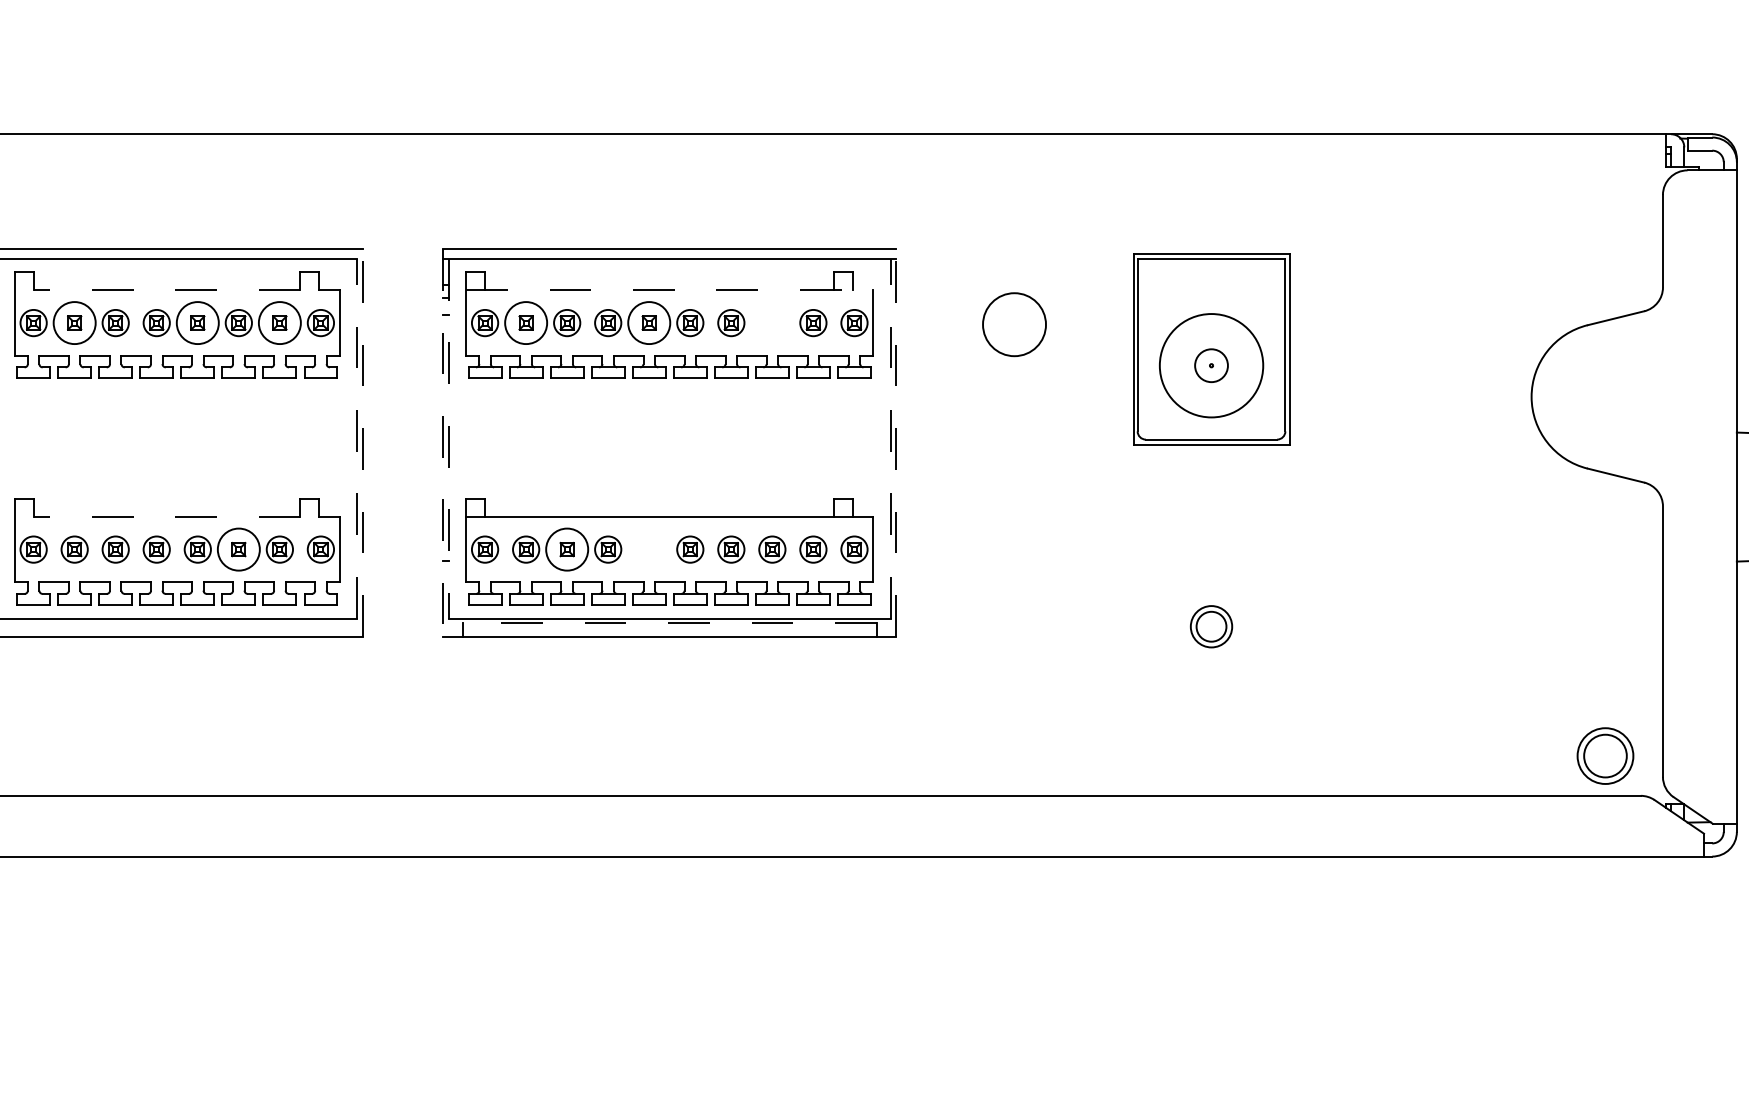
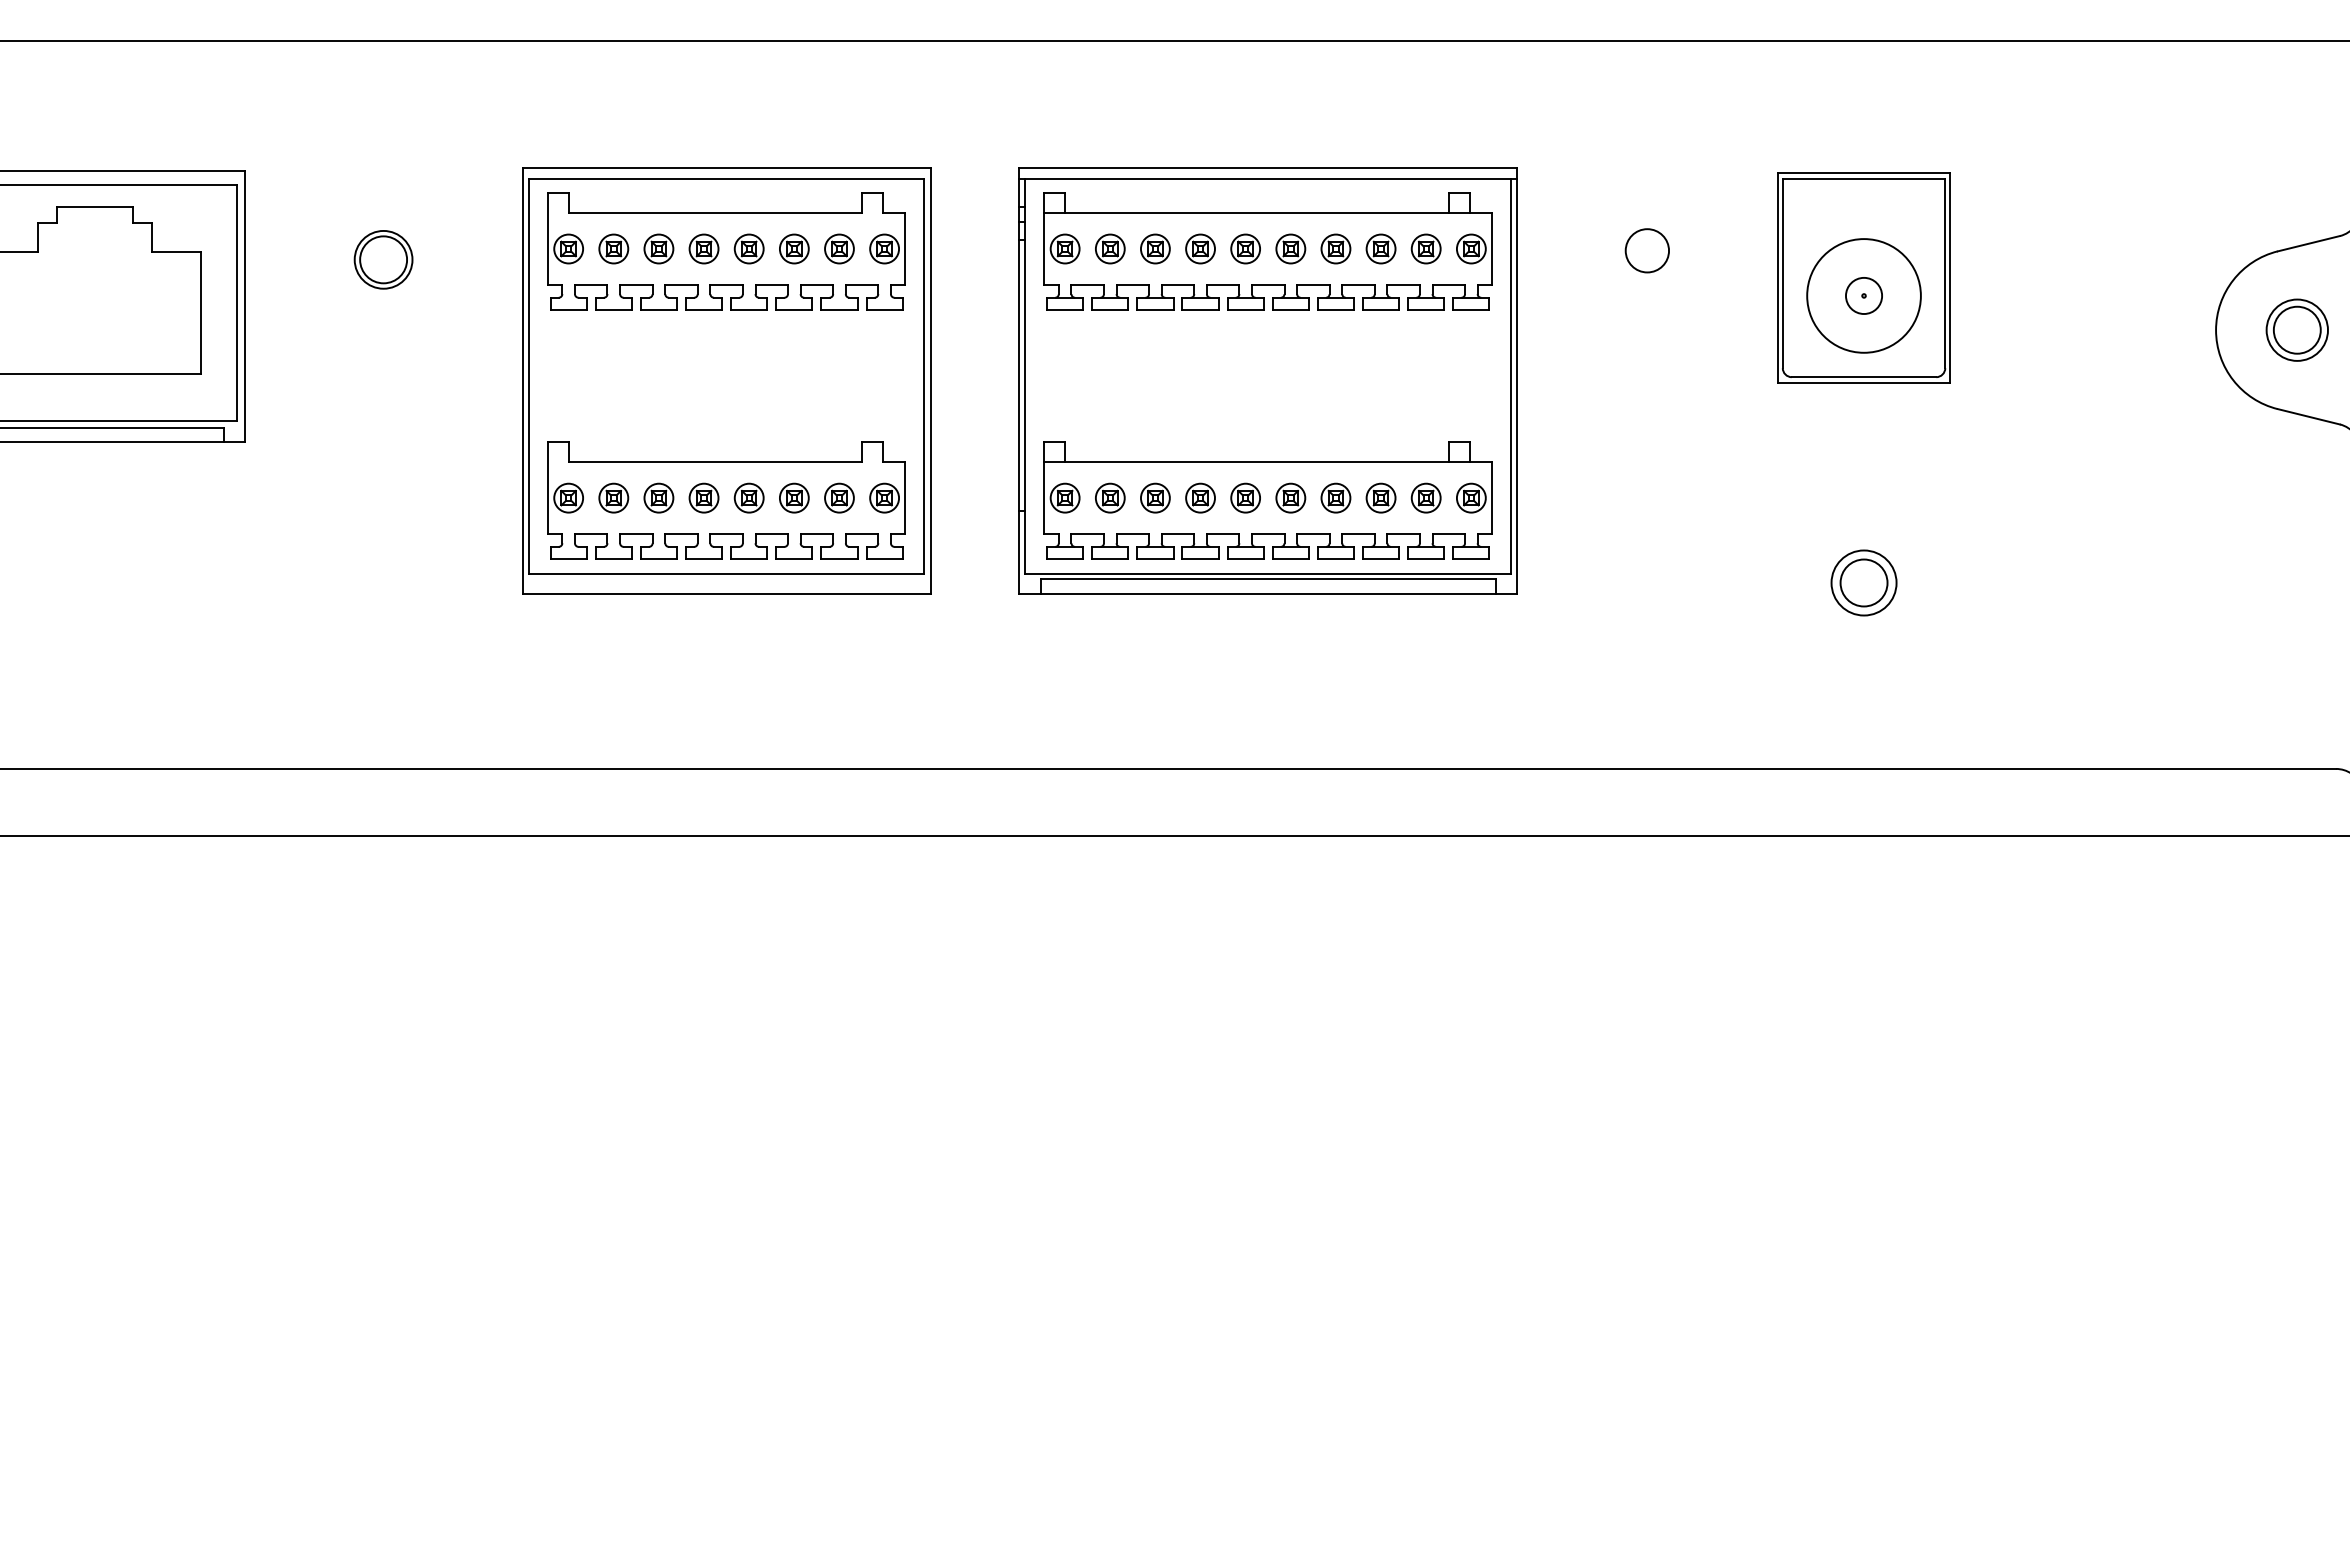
line: (167, 289) -> (715, 212), dashed -> solid
line: (669, 289) -> (1268, 212), dashed -> solid
circle: (74, 322) -> (613, 248), size x0.62
circle: (197, 322) -> (748, 248), size x0.62
circle: (279, 322) -> (839, 248), size x0.62
circle: (525, 322) -> (1109, 248), size x0.62
circle: (649, 322) -> (1245, 248), size x0.62
part: (771, 322) -> (1380, 248), added
circle: (1014, 324) -> (1647, 250), size x0.62
line: (357, 438) -> (924, 376), dashed -> solid
line: (449, 438) -> (1025, 376), dashed -> solid
line: (890, 438) -> (1511, 376), dashed -> solid
line: (362, 442) -> (930, 380), dashed -> solid
line: (896, 442) -> (1517, 380), dashed -> solid
line: (443, 443) -> (1019, 381), dashed -> solid
line: (167, 517) -> (715, 462), dashed -> solid
circle: (238, 549) -> (793, 497), size x0.62
circle: (566, 549) -> (1154, 497), size x0.62
part: (649, 549) -> (1245, 497), added
line: (669, 623) -> (1267, 579), dashed -> solid
part: (1211, 626) -> (1863, 582), size x1.43
part: (1604, 755) -> (2296, 329), moved

